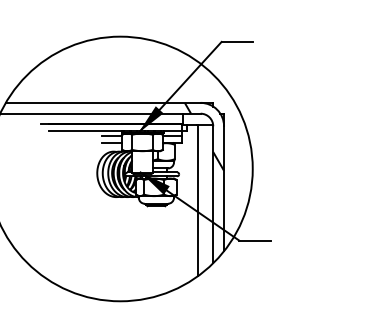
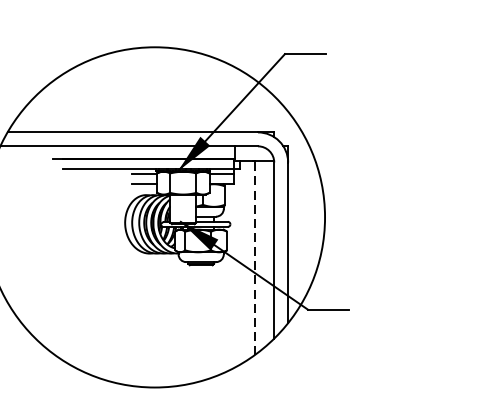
hatch: (204, 136) -> (262, 175), removed
line: (198, 200) -> (255, 257), solid -> dashed

